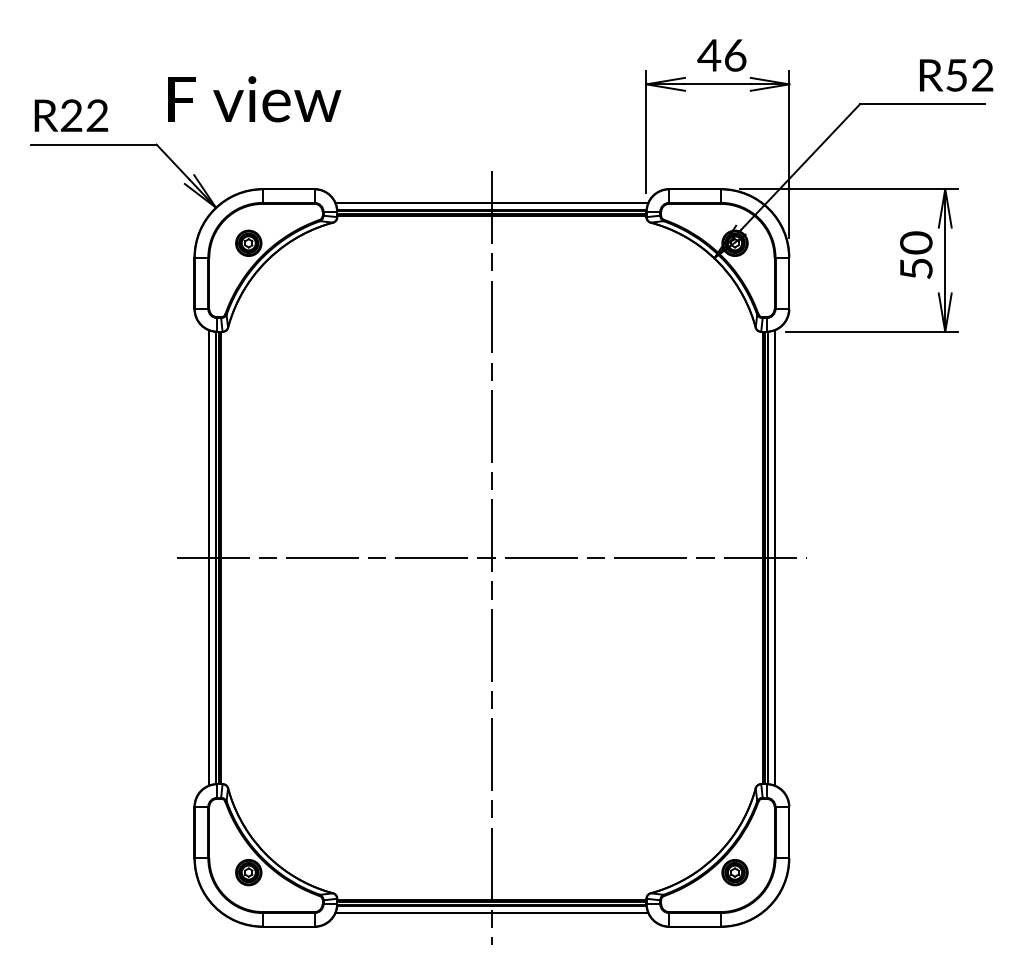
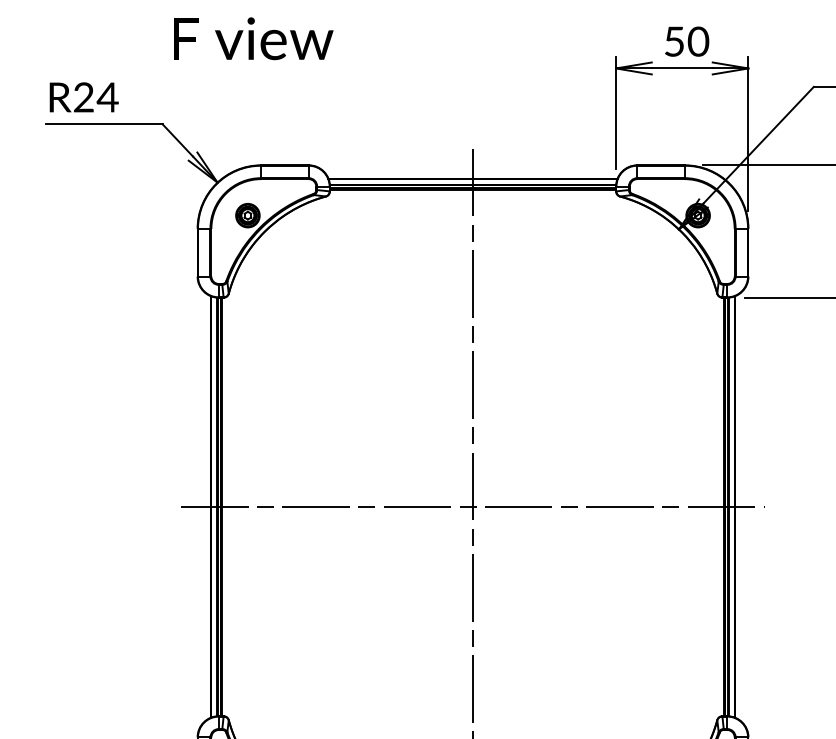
text: (722, 55) -> (686, 41), 46 -> 50
text: (254, 99) -> (253, 38), moved
text: (97, 115) -> (107, 97), R22 -> R24

